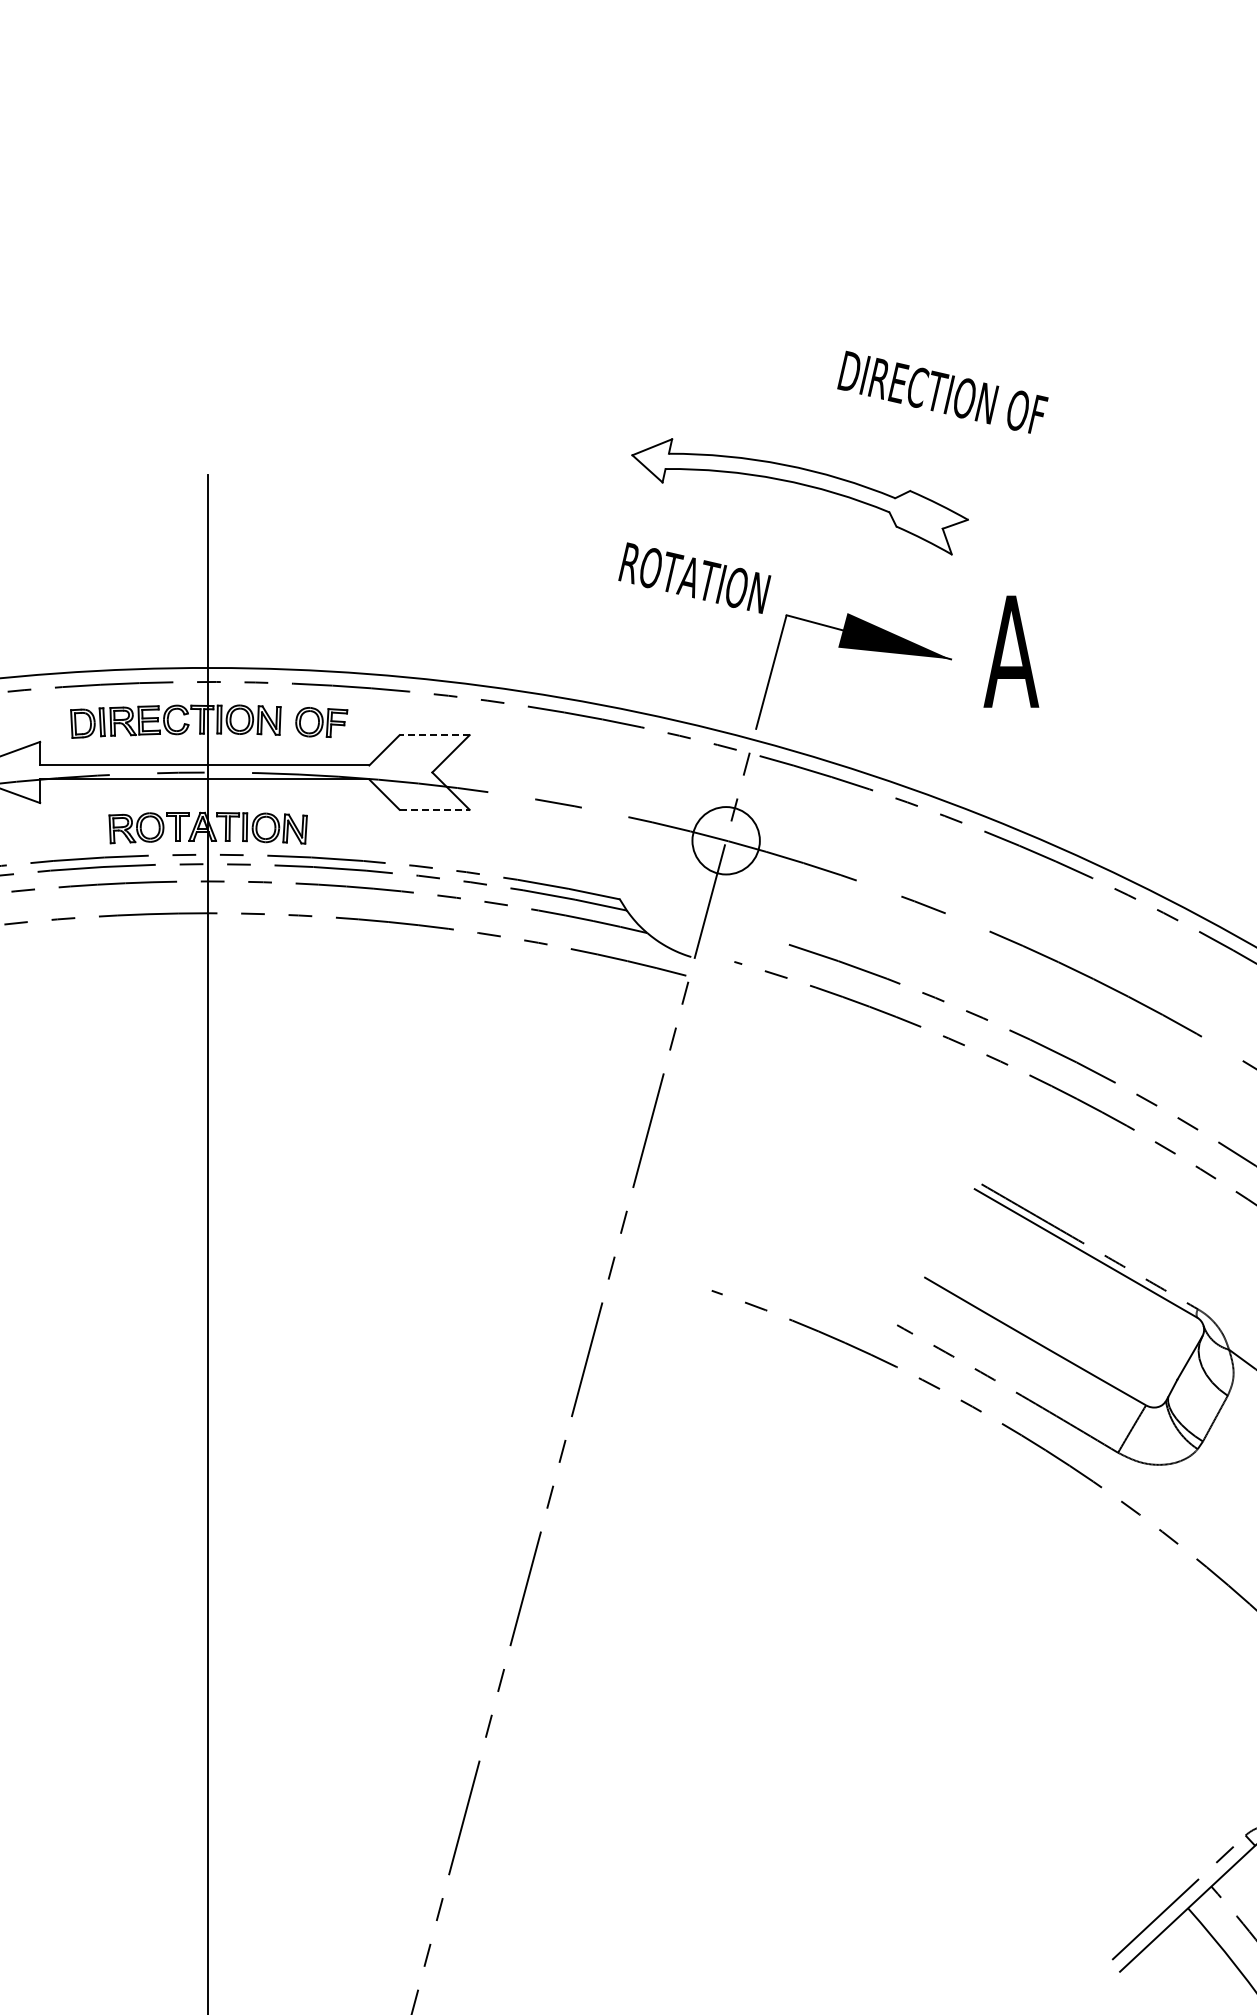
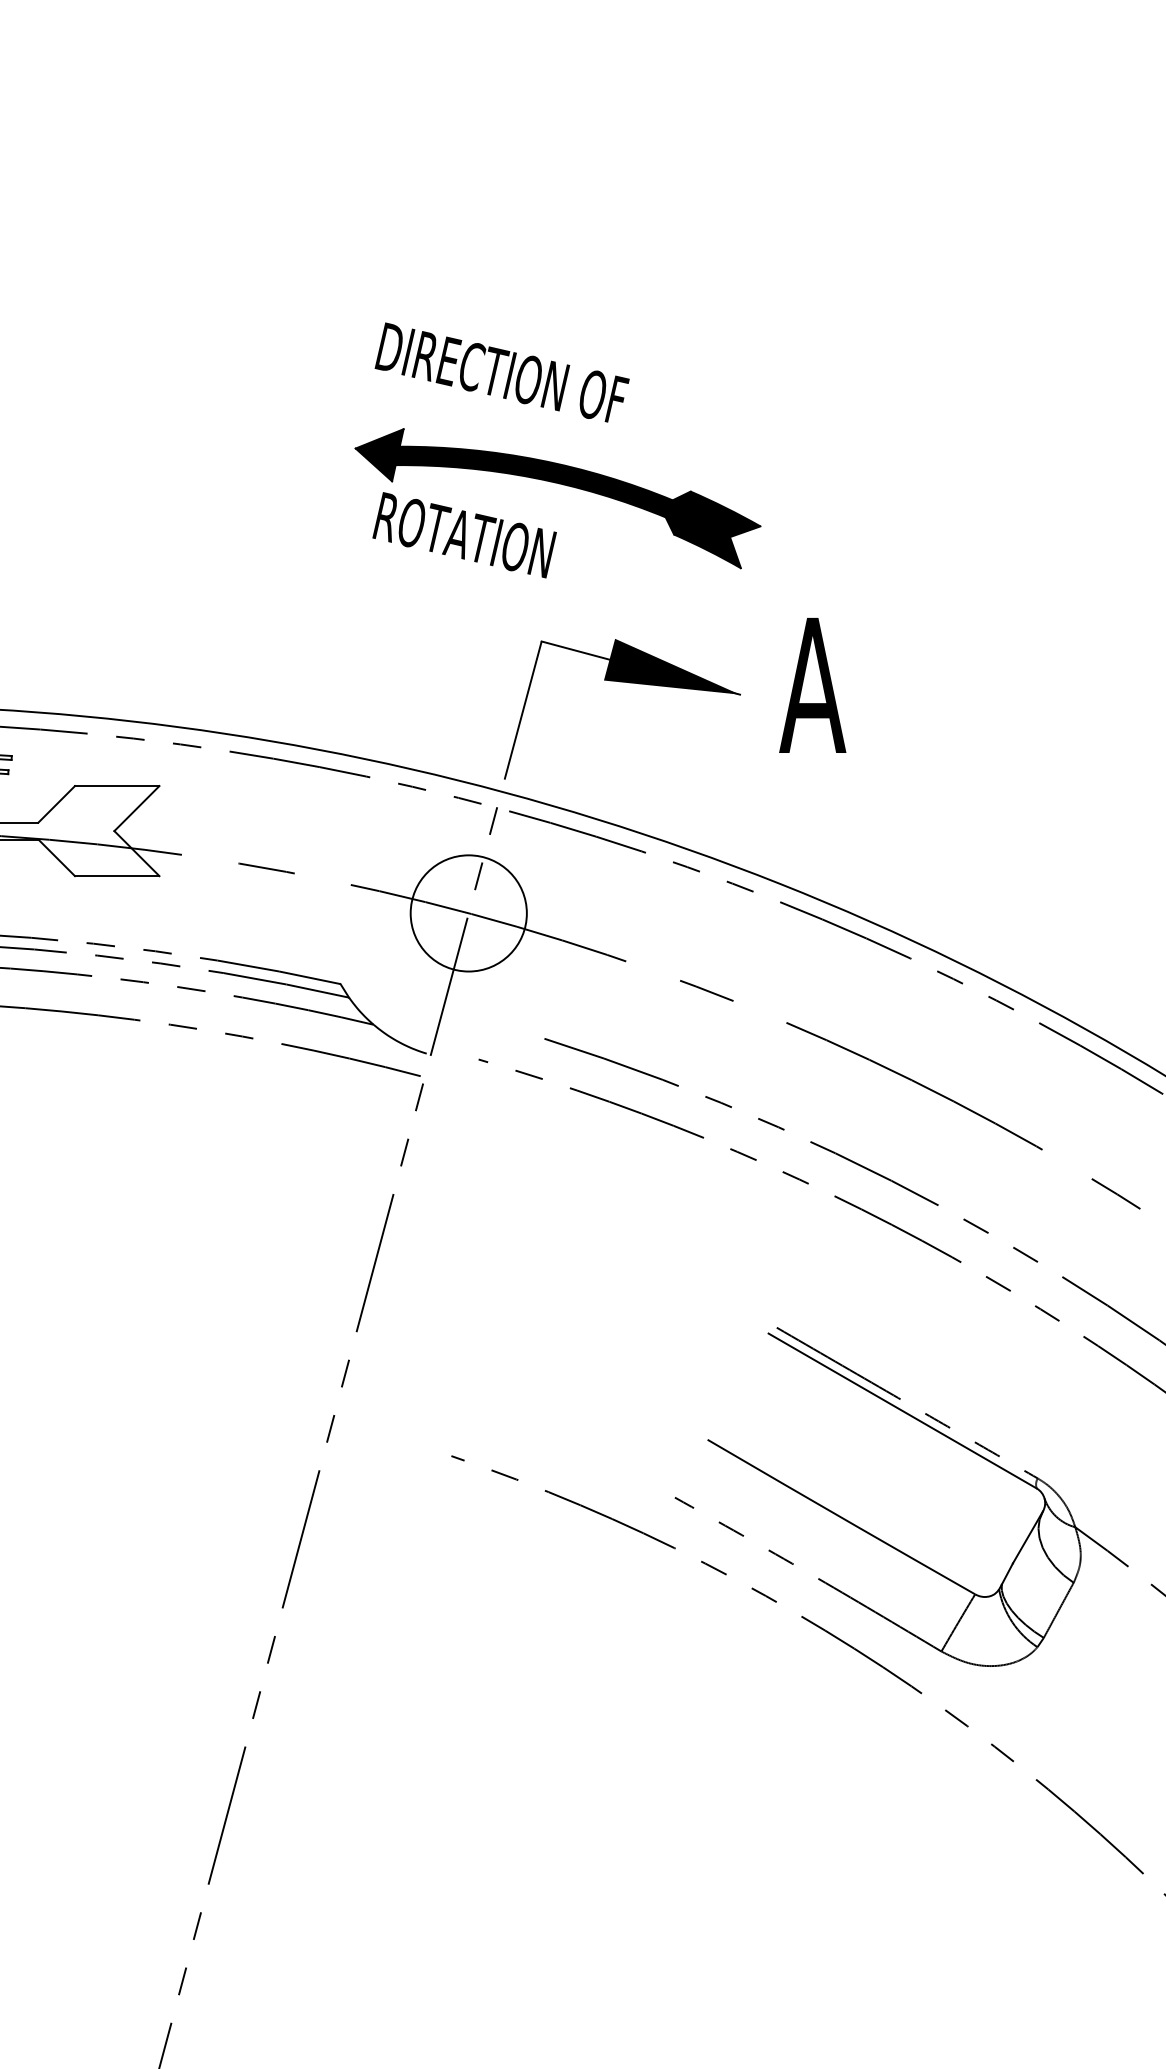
text: (942, 391) -> (501, 371), moved
fill: (800, 496) -> (558, 498), added
text: (694, 577) -> (464, 534), moved
line: (434, 735) -> (117, 786), dashed -> solid
line: (435, 809) -> (118, 875), dashed -> solid
circle: (726, 840) -> (469, 913), size x1.43

